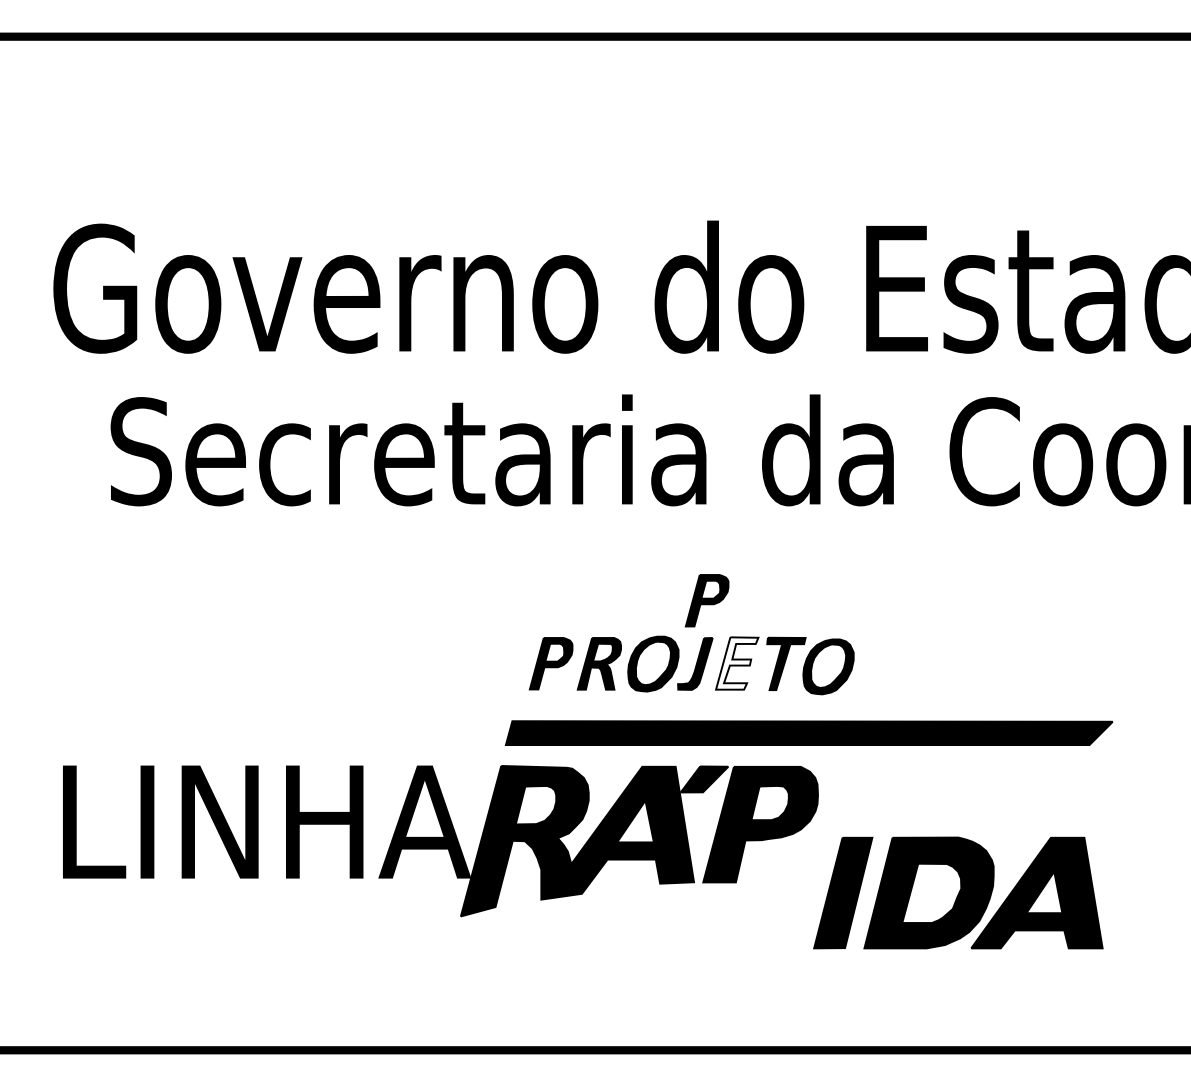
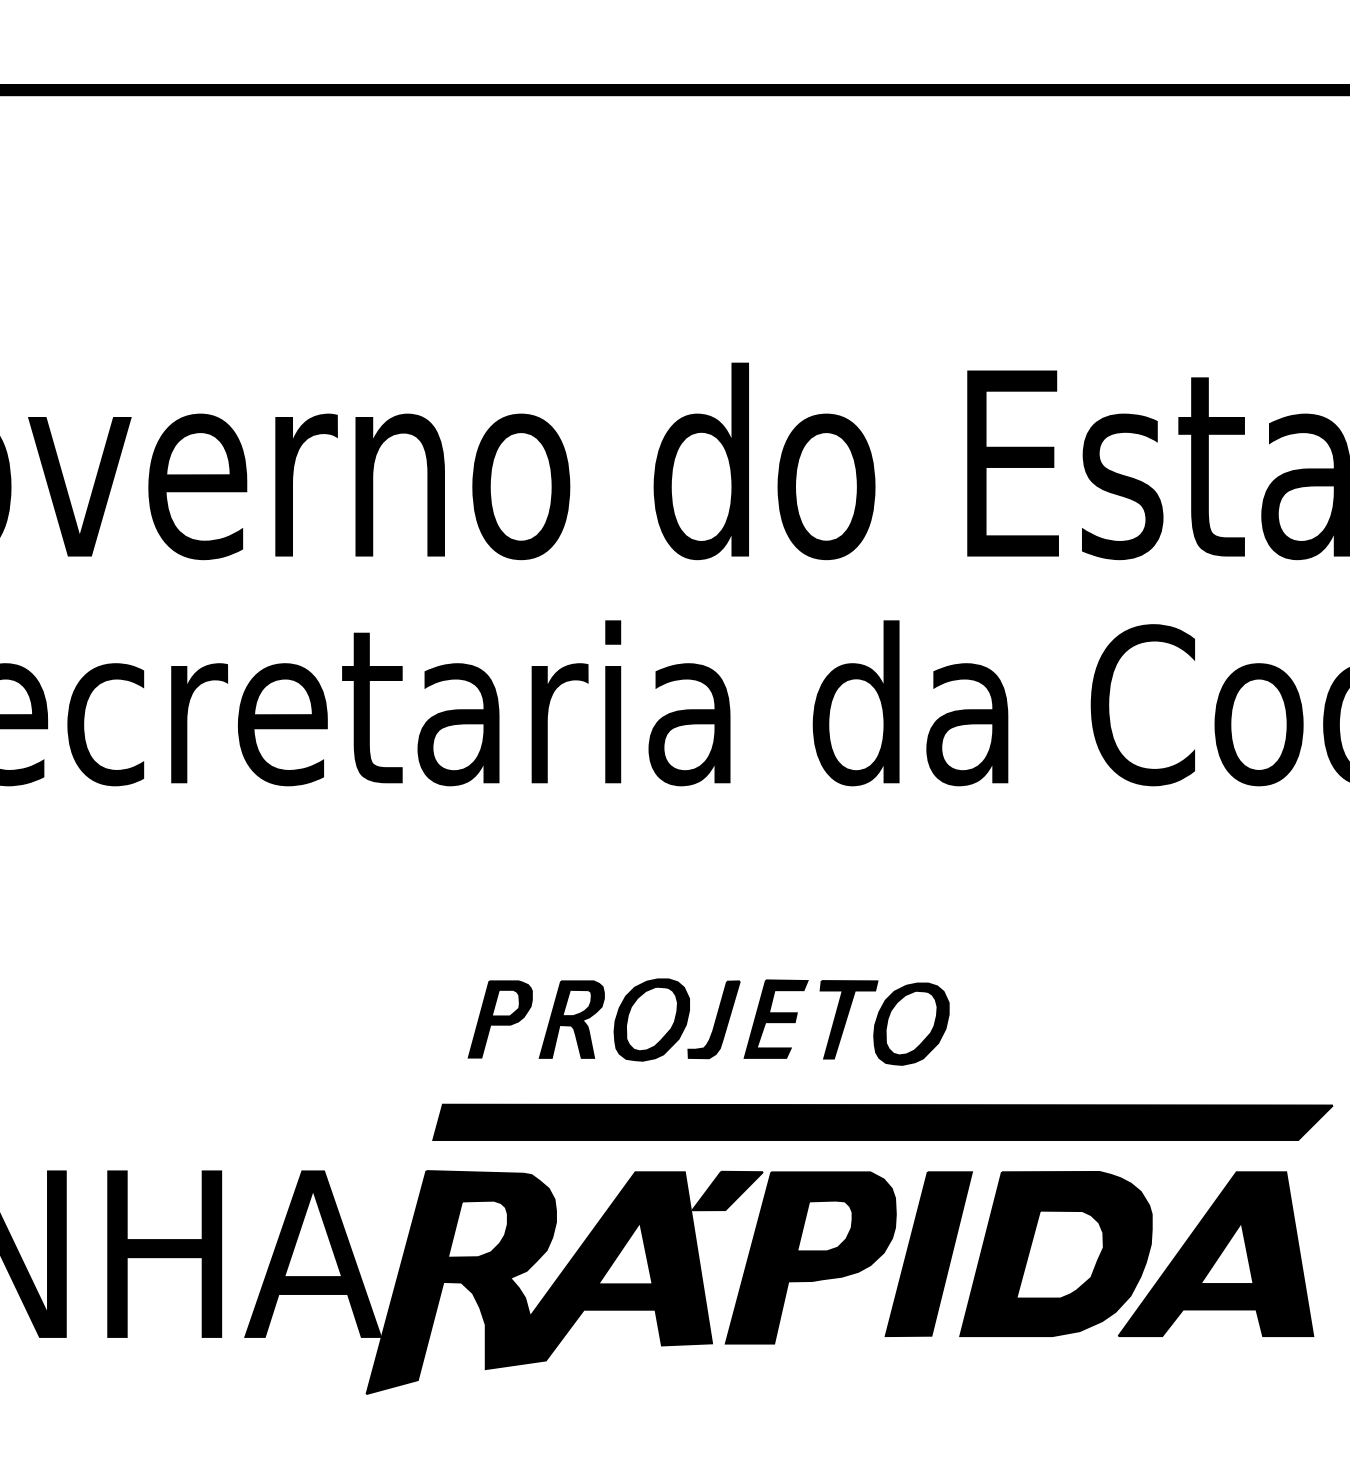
part: (706, 600) -> (730, 925), removed
fill: (737, 663) -> (776, 1019), added
part: (958, 892) -> (1099, 1253), moved

